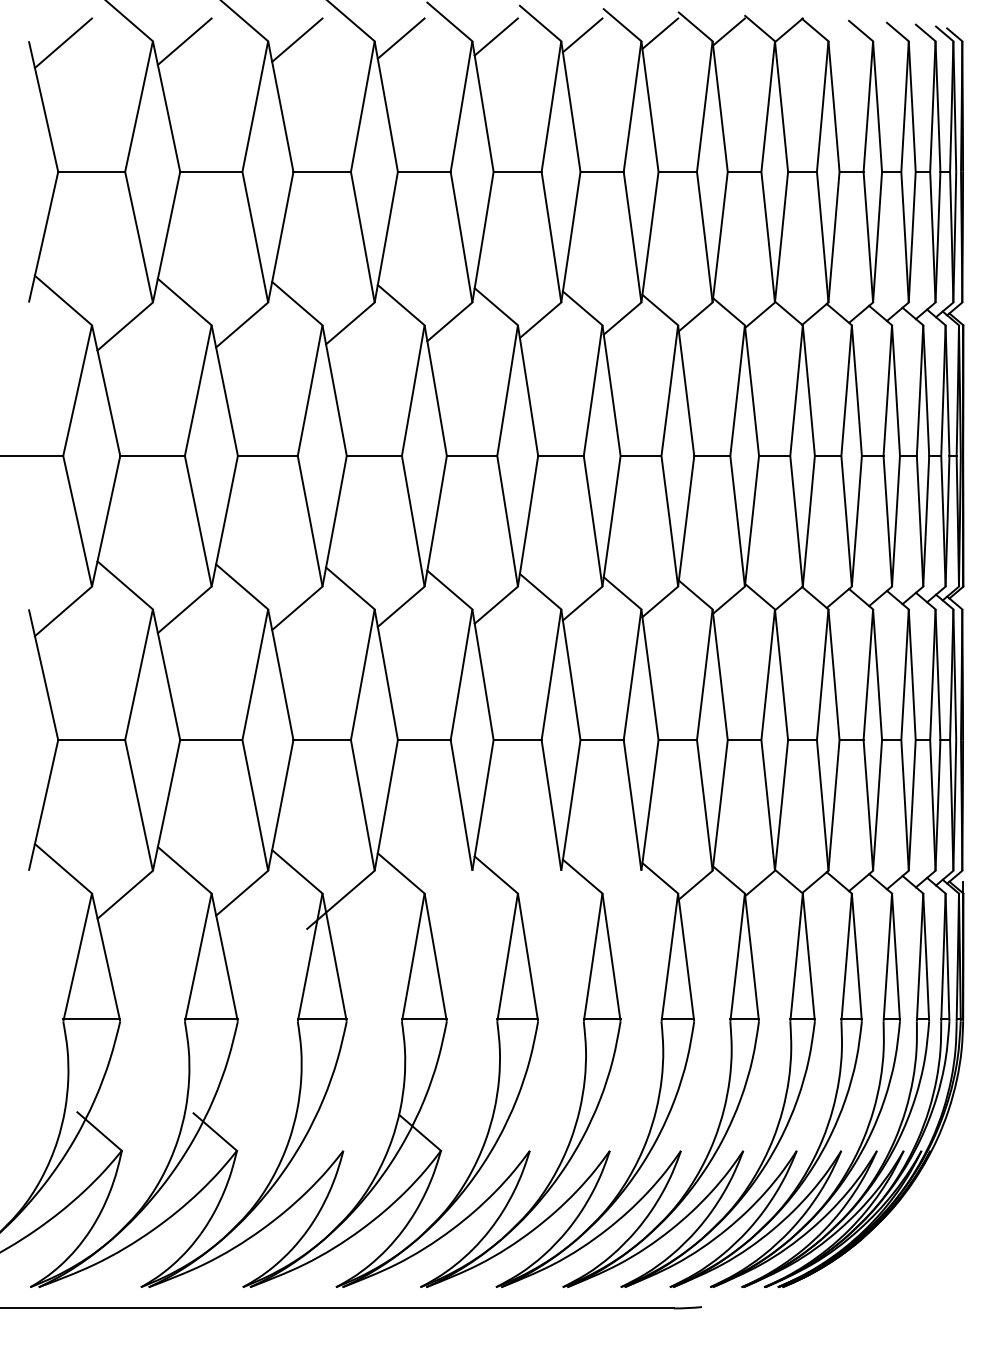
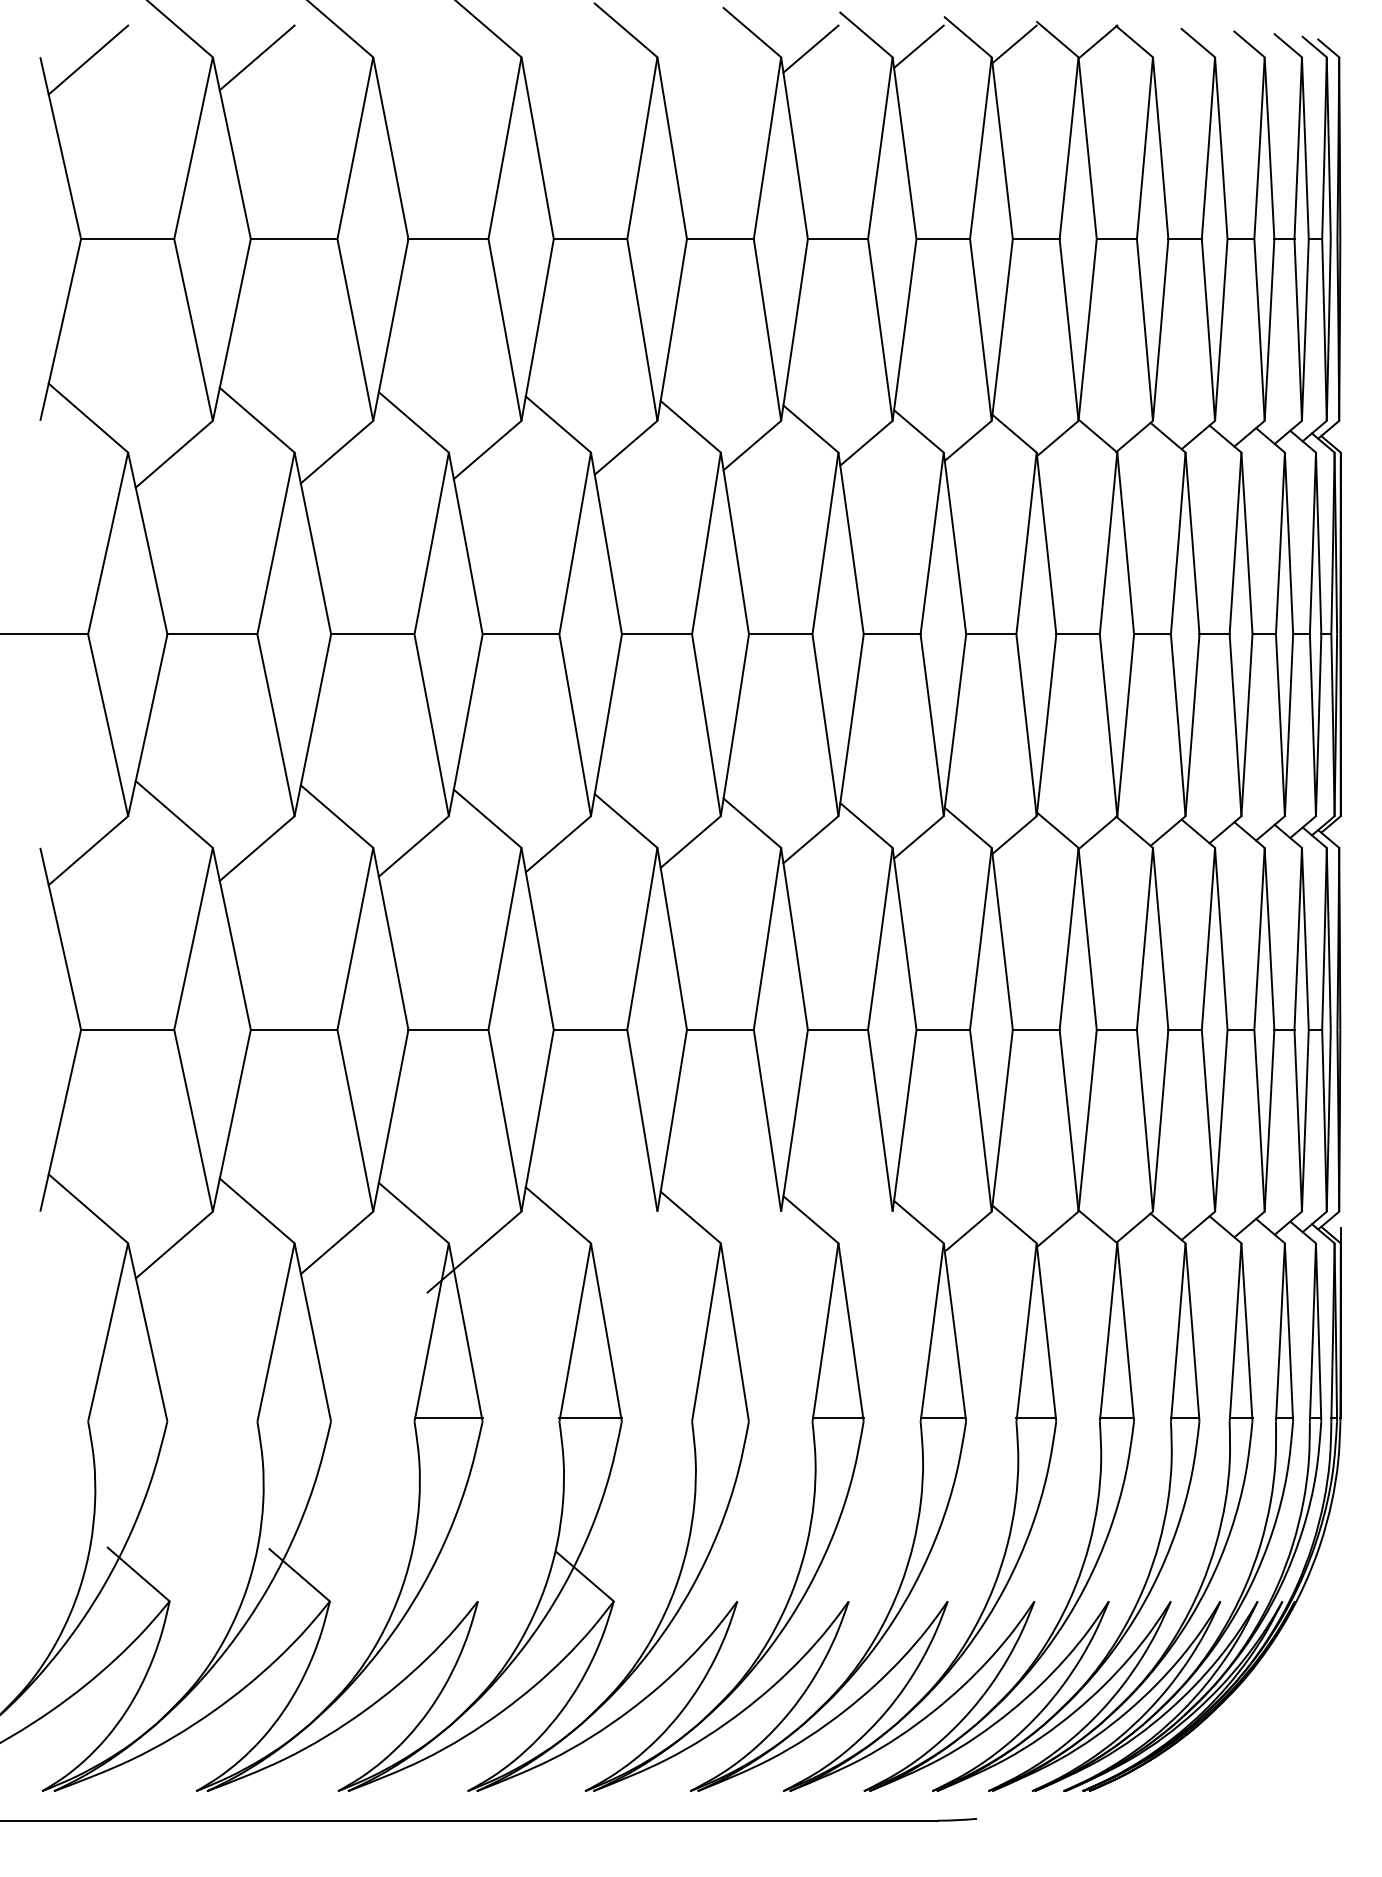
line: (496, 37) -> (690, 51), removed
line: (400, 38) -> (557, 53), removed
line: (297, 39) -> (413, 55), removed
line: (91, 1018) -> (127, 1417), removed
line: (211, 1018) -> (294, 1417), removed
line: (517, 1018) -> (720, 1417), removed

